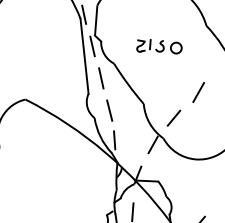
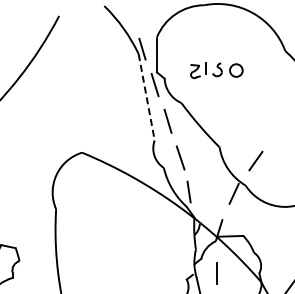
part: (159, 46) -> (216, 70), moved
line: (84, 56) -> (146, 97), solid -> dashed
line: (198, 91) -> (281, 128), removed

